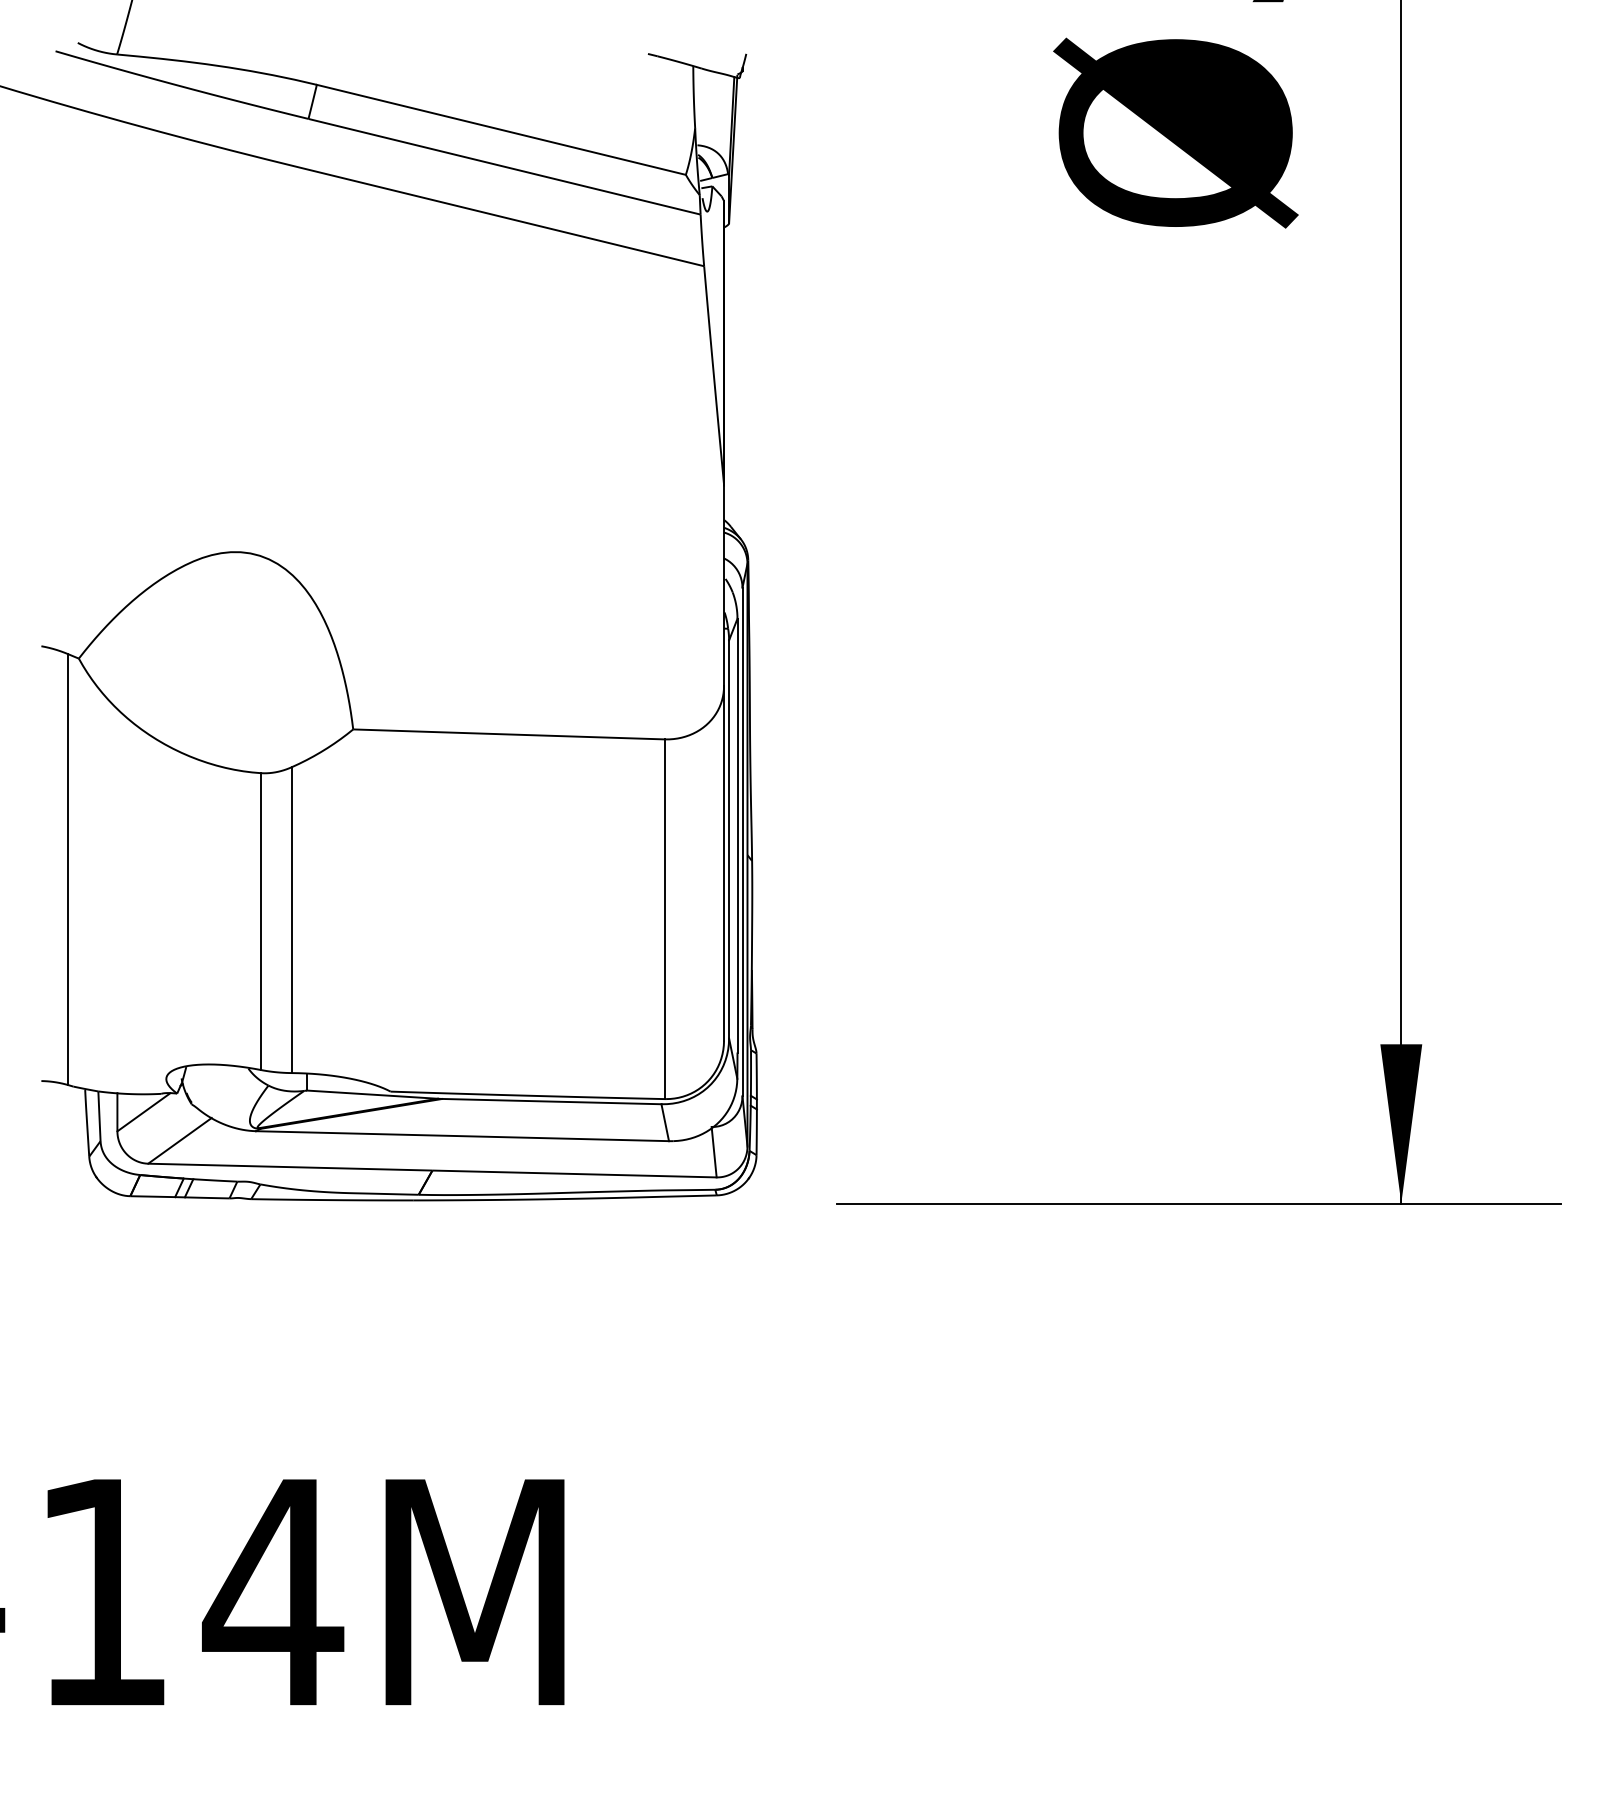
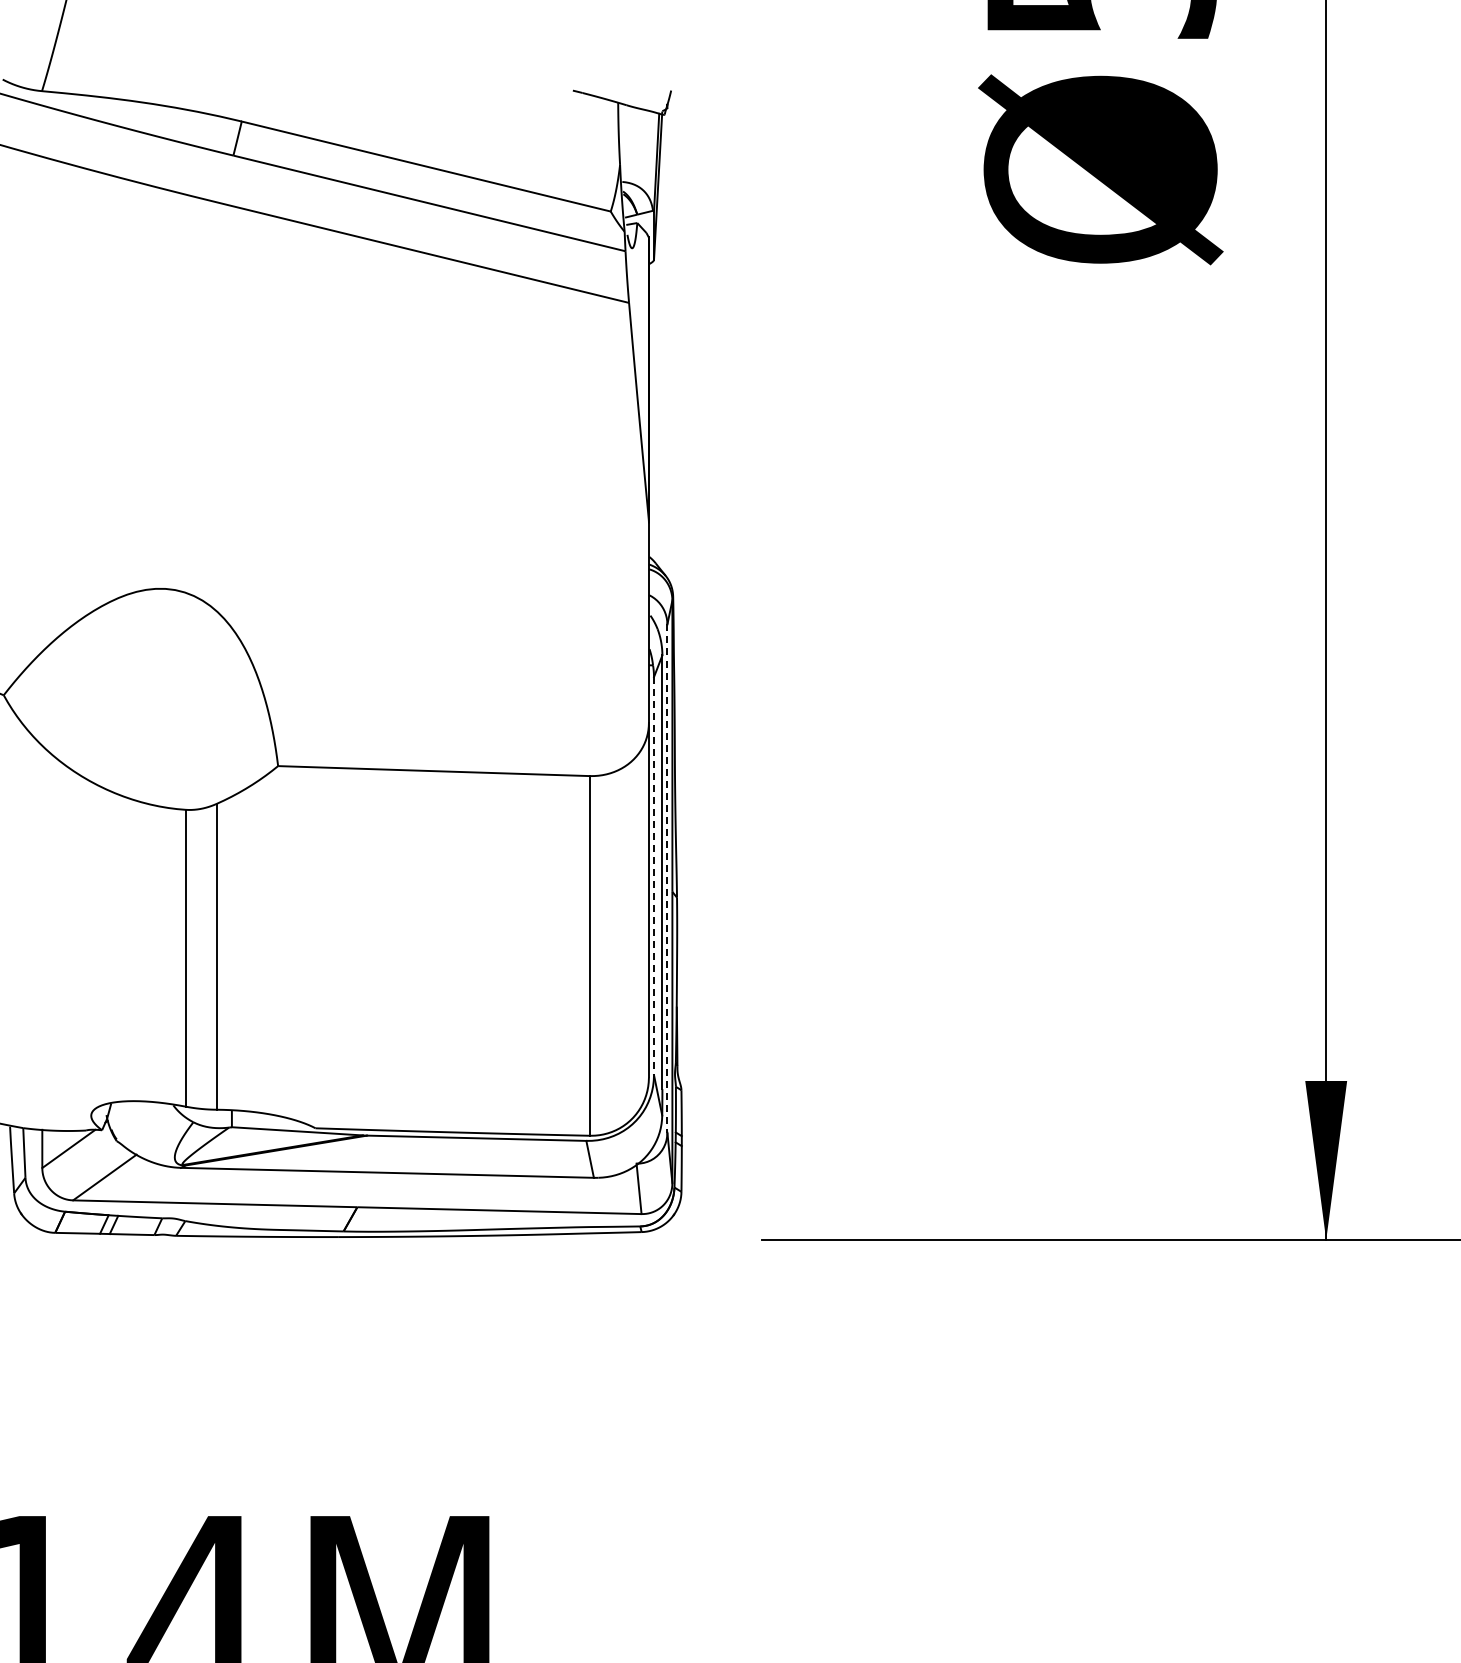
line: (729, 839) -> (654, 876), solid -> dashed
line: (742, 842) -> (667, 879), solid -> dashed

